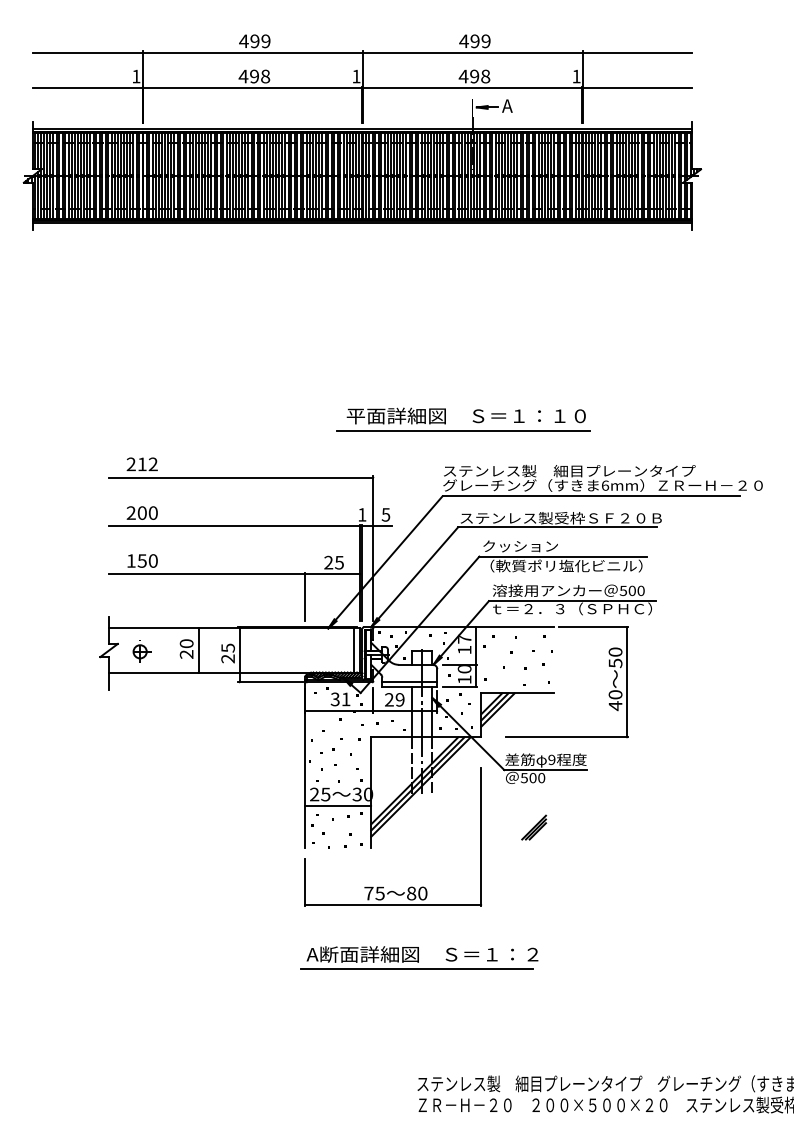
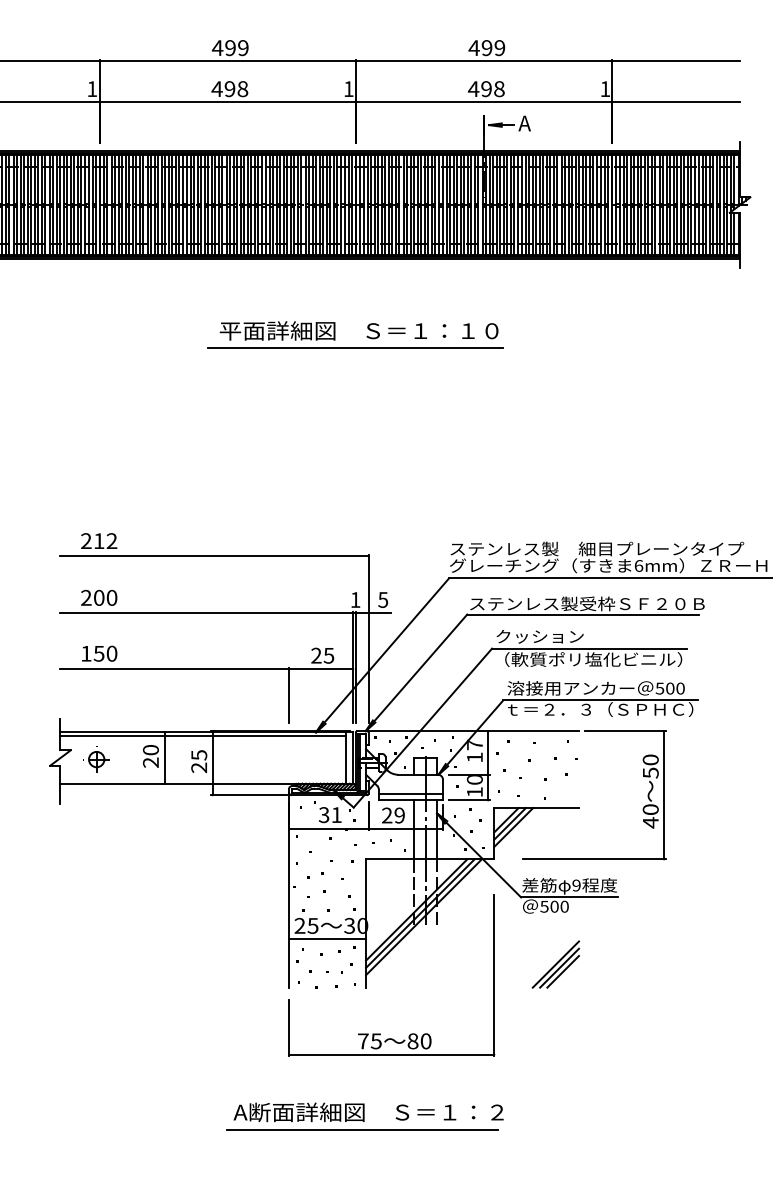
part: (472, 421) -> (366, 337), moved
line: (231, 631) -> (203, 735), added
part: (533, 827) -> (555, 964), size x1.67
part: (419, 957) -> (365, 1115), moved

